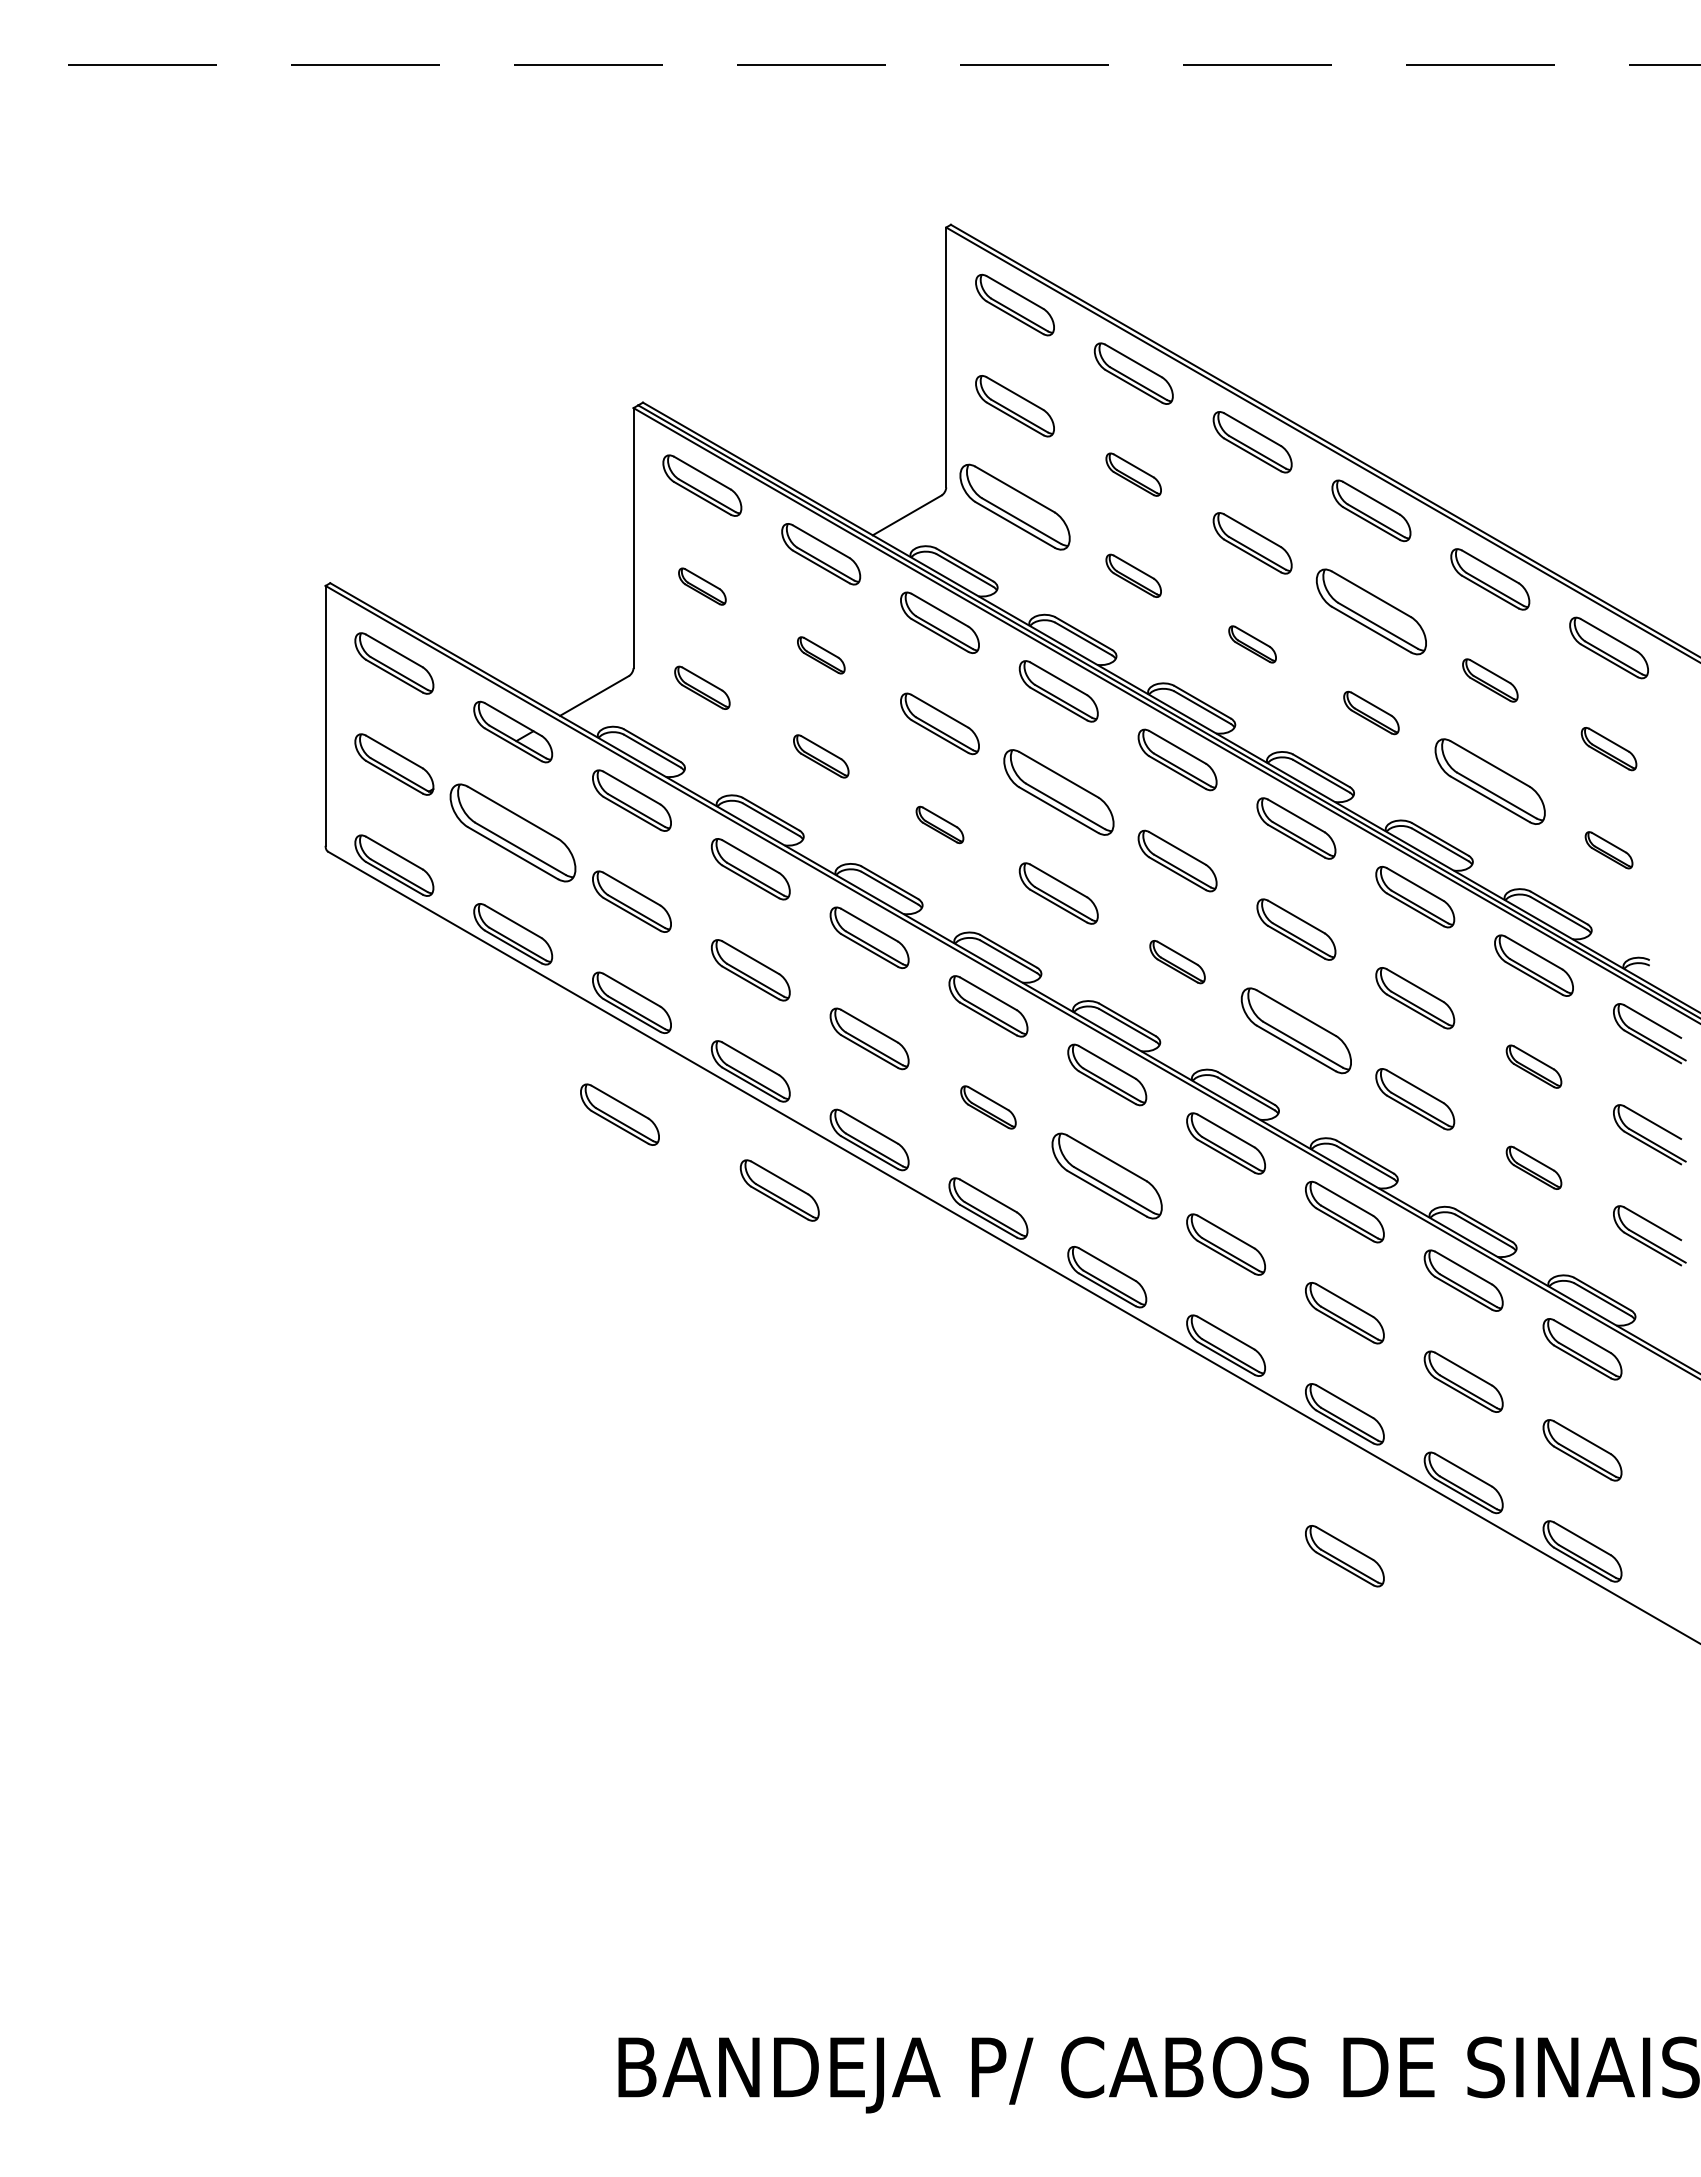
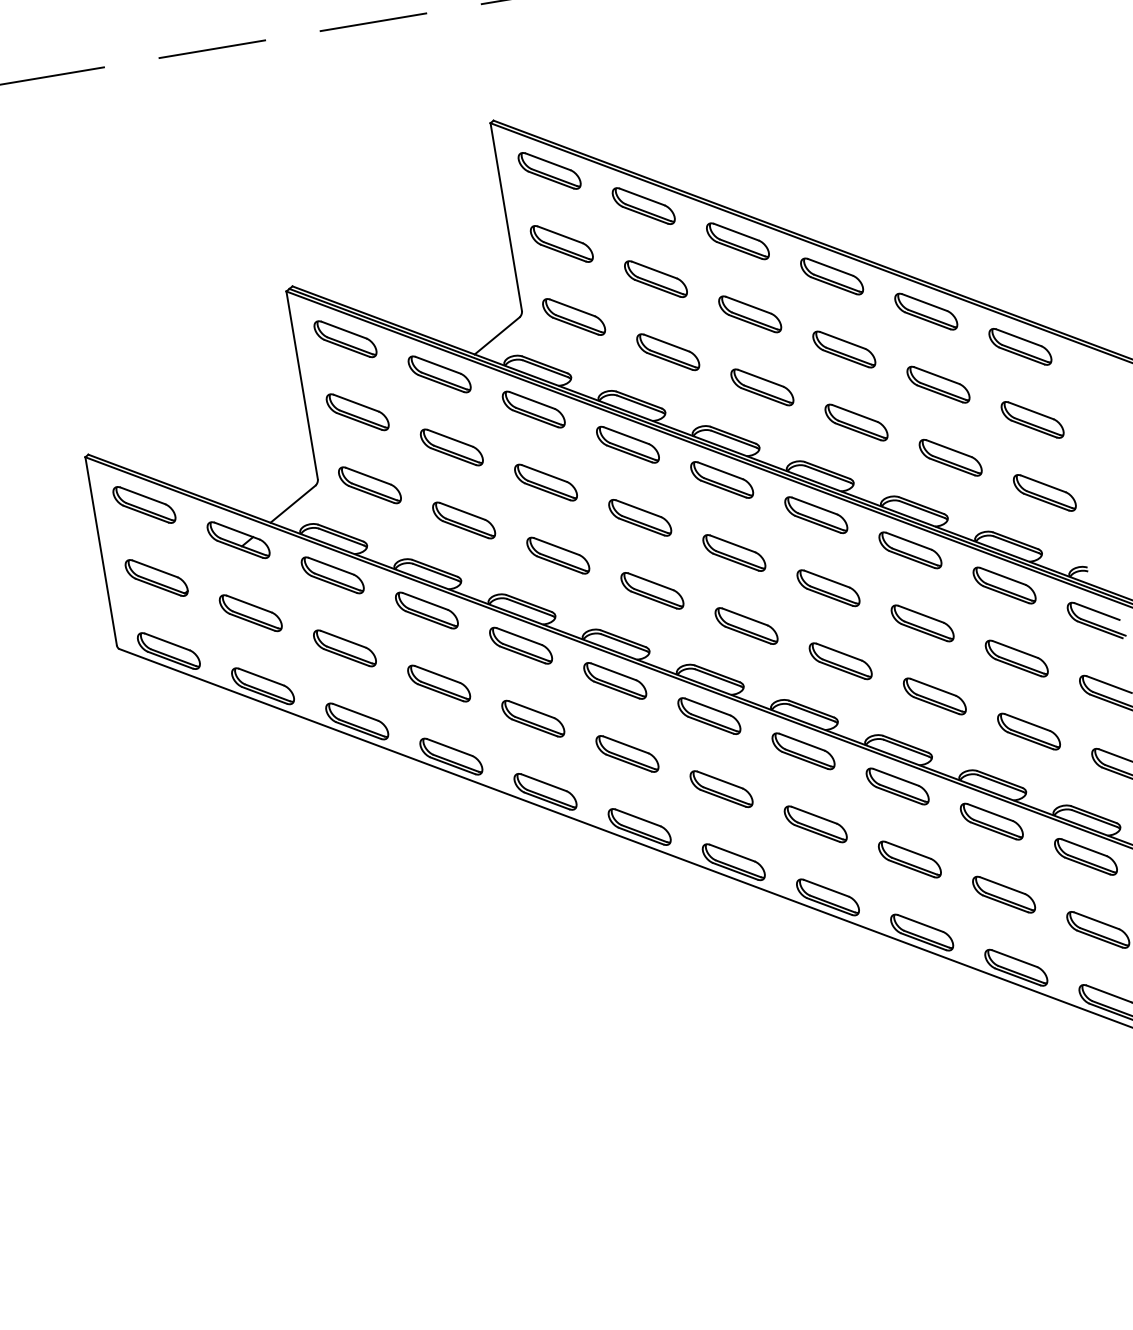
part: (1133, 474) -> (655, 279), size x1.43
part: (1014, 507) -> (573, 317), size x0.71
part: (1133, 575) -> (667, 352), size x1.43
part: (702, 586) -> (357, 412), size x1.67
part: (1371, 611) -> (844, 349), size x0.71
part: (1252, 644) -> (762, 387), size x1.67
part: (821, 655) -> (452, 447), size x1.67
part: (1490, 680) -> (938, 384), size x1.43
part: (702, 687) -> (370, 485), size x1.43
part: (1371, 712) -> (856, 422), size x1.43
part: (1608, 748) -> (1032, 419), size x1.43
part: (821, 756) -> (464, 520), size x1.43
part: (1490, 781) -> (950, 457), size x0.71
part: (1058, 792) -> (639, 517), size x0.71
part: (939, 824) -> (557, 555), size x1.67
part: (513, 833) -> (251, 613), size x0.62
part: (1608, 850) -> (1044, 493), size x1.67
part: (1177, 961) -> (746, 625), size x1.43
part: (1296, 1030) -> (840, 661), size x0.71
part: (1533, 1066) -> (1016, 658), size x1.43
part: (988, 1107) -> (627, 753), size x1.43
part: (619, 1114) -> (361, 803), removed
part: (1533, 1167) -> (1028, 731), size x1.43
part: (1107, 1175) -> (721, 788), size x0.71
part: (779, 1190) -> (486, 839), removed
part: (1344, 1556) -> (939, 1035), removed

